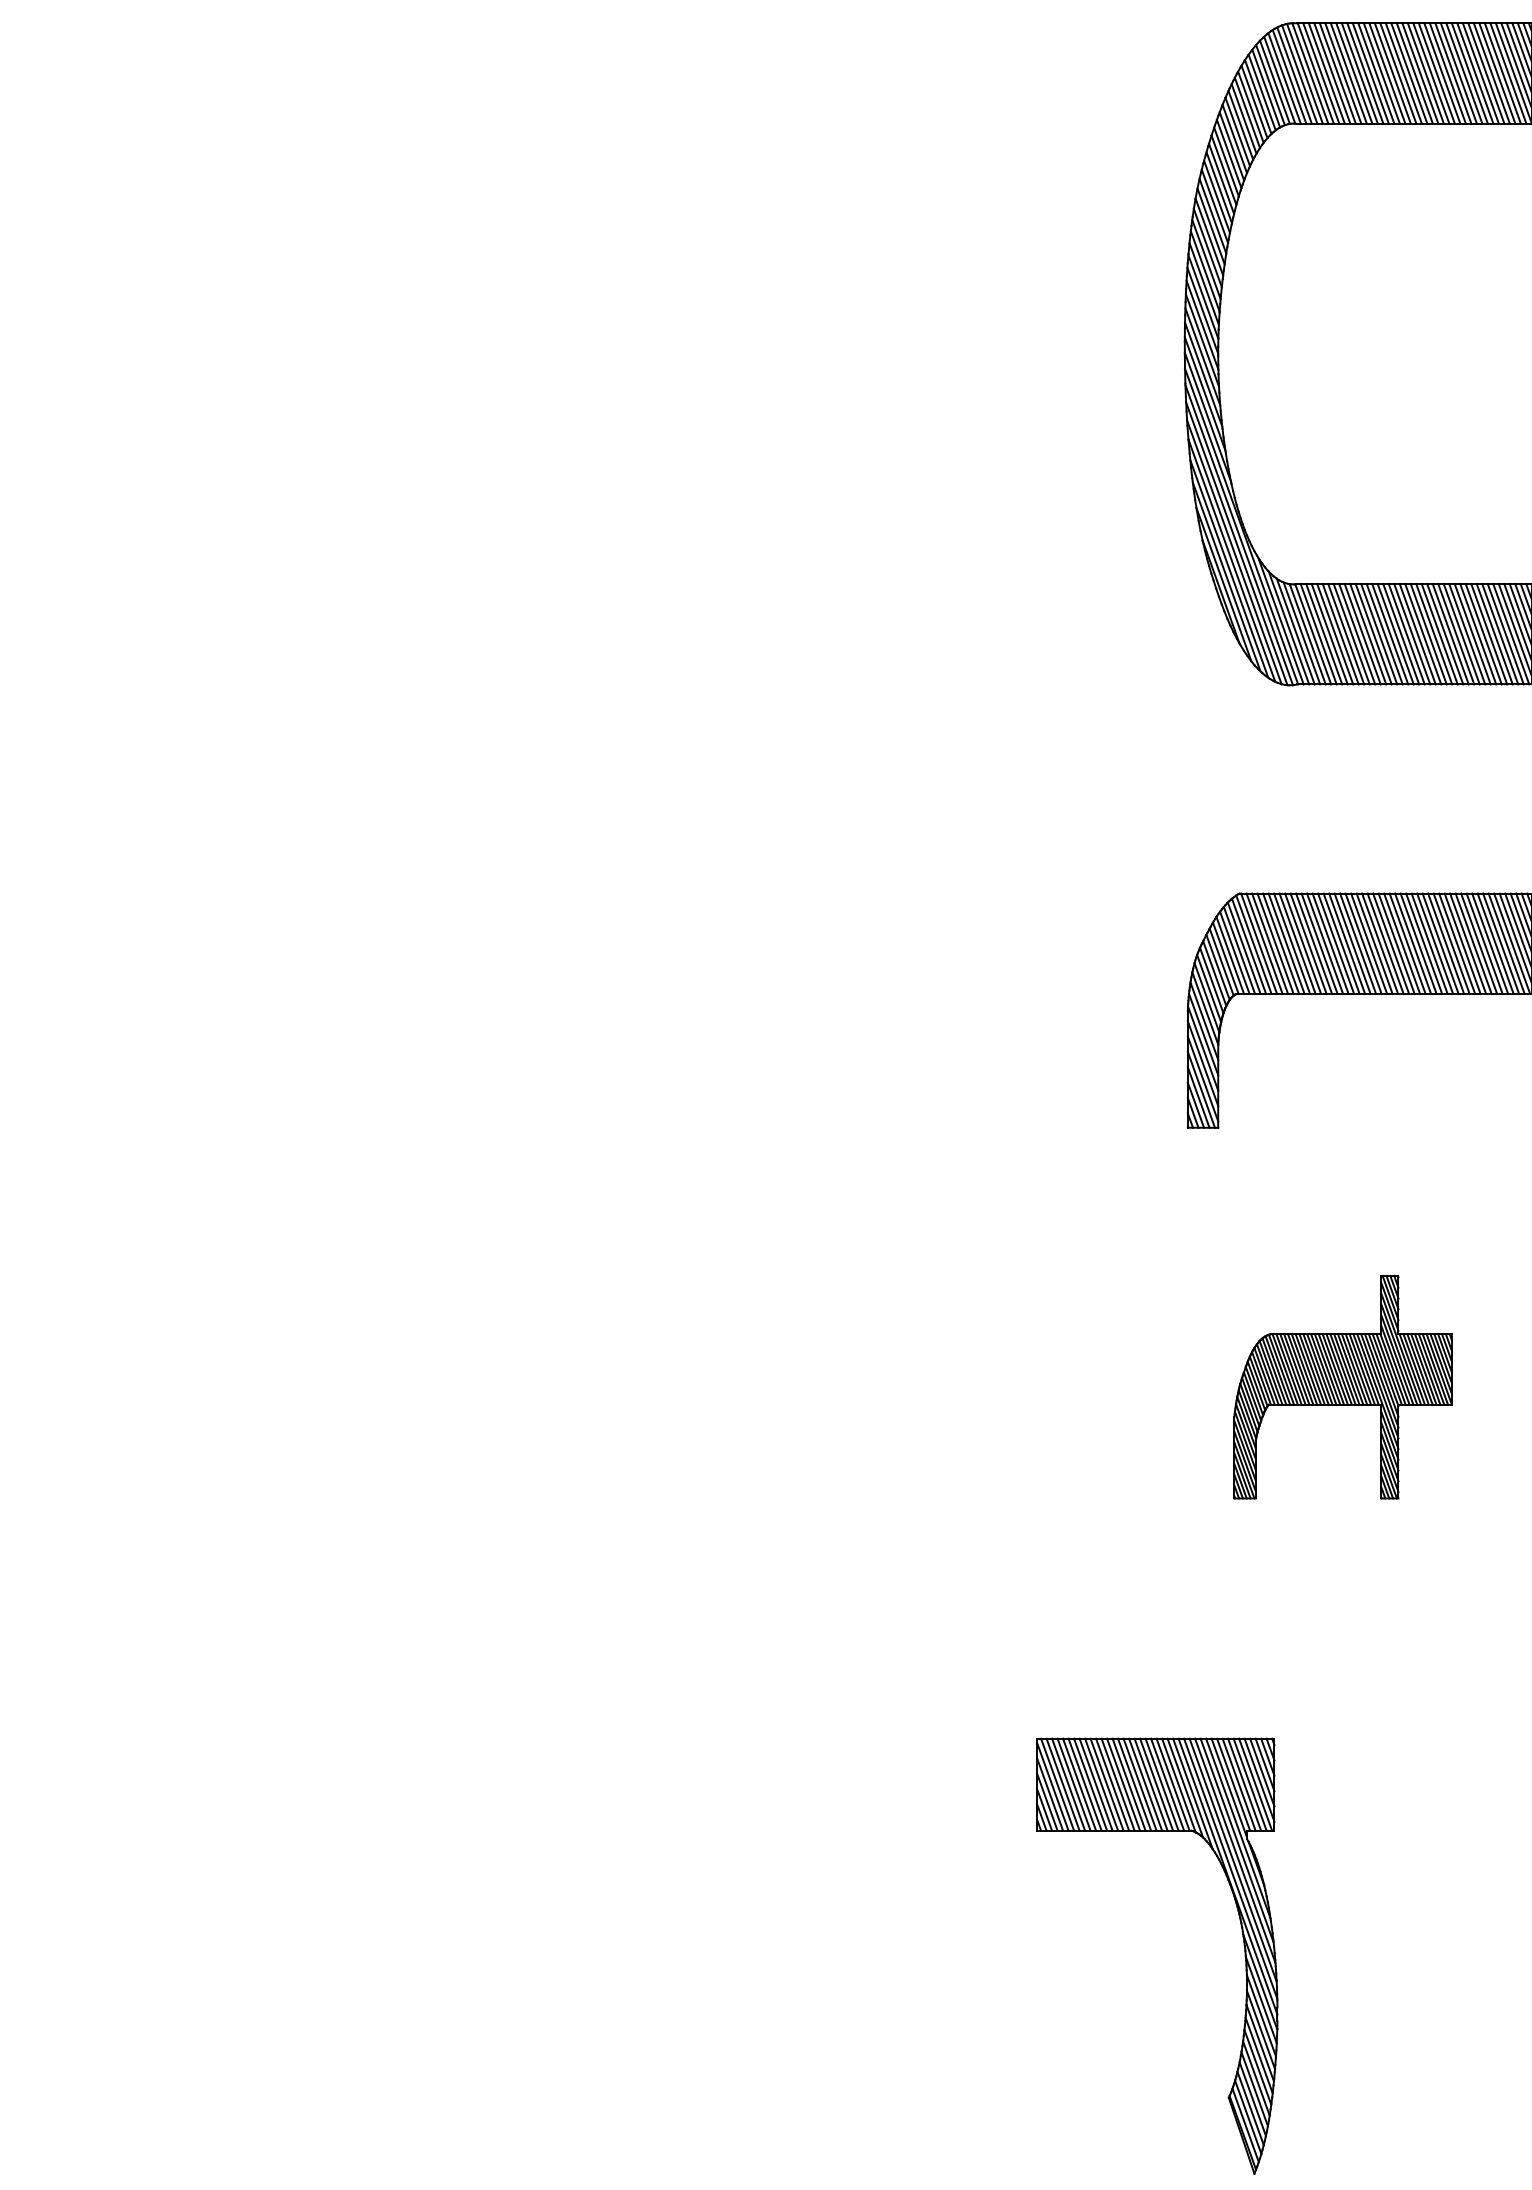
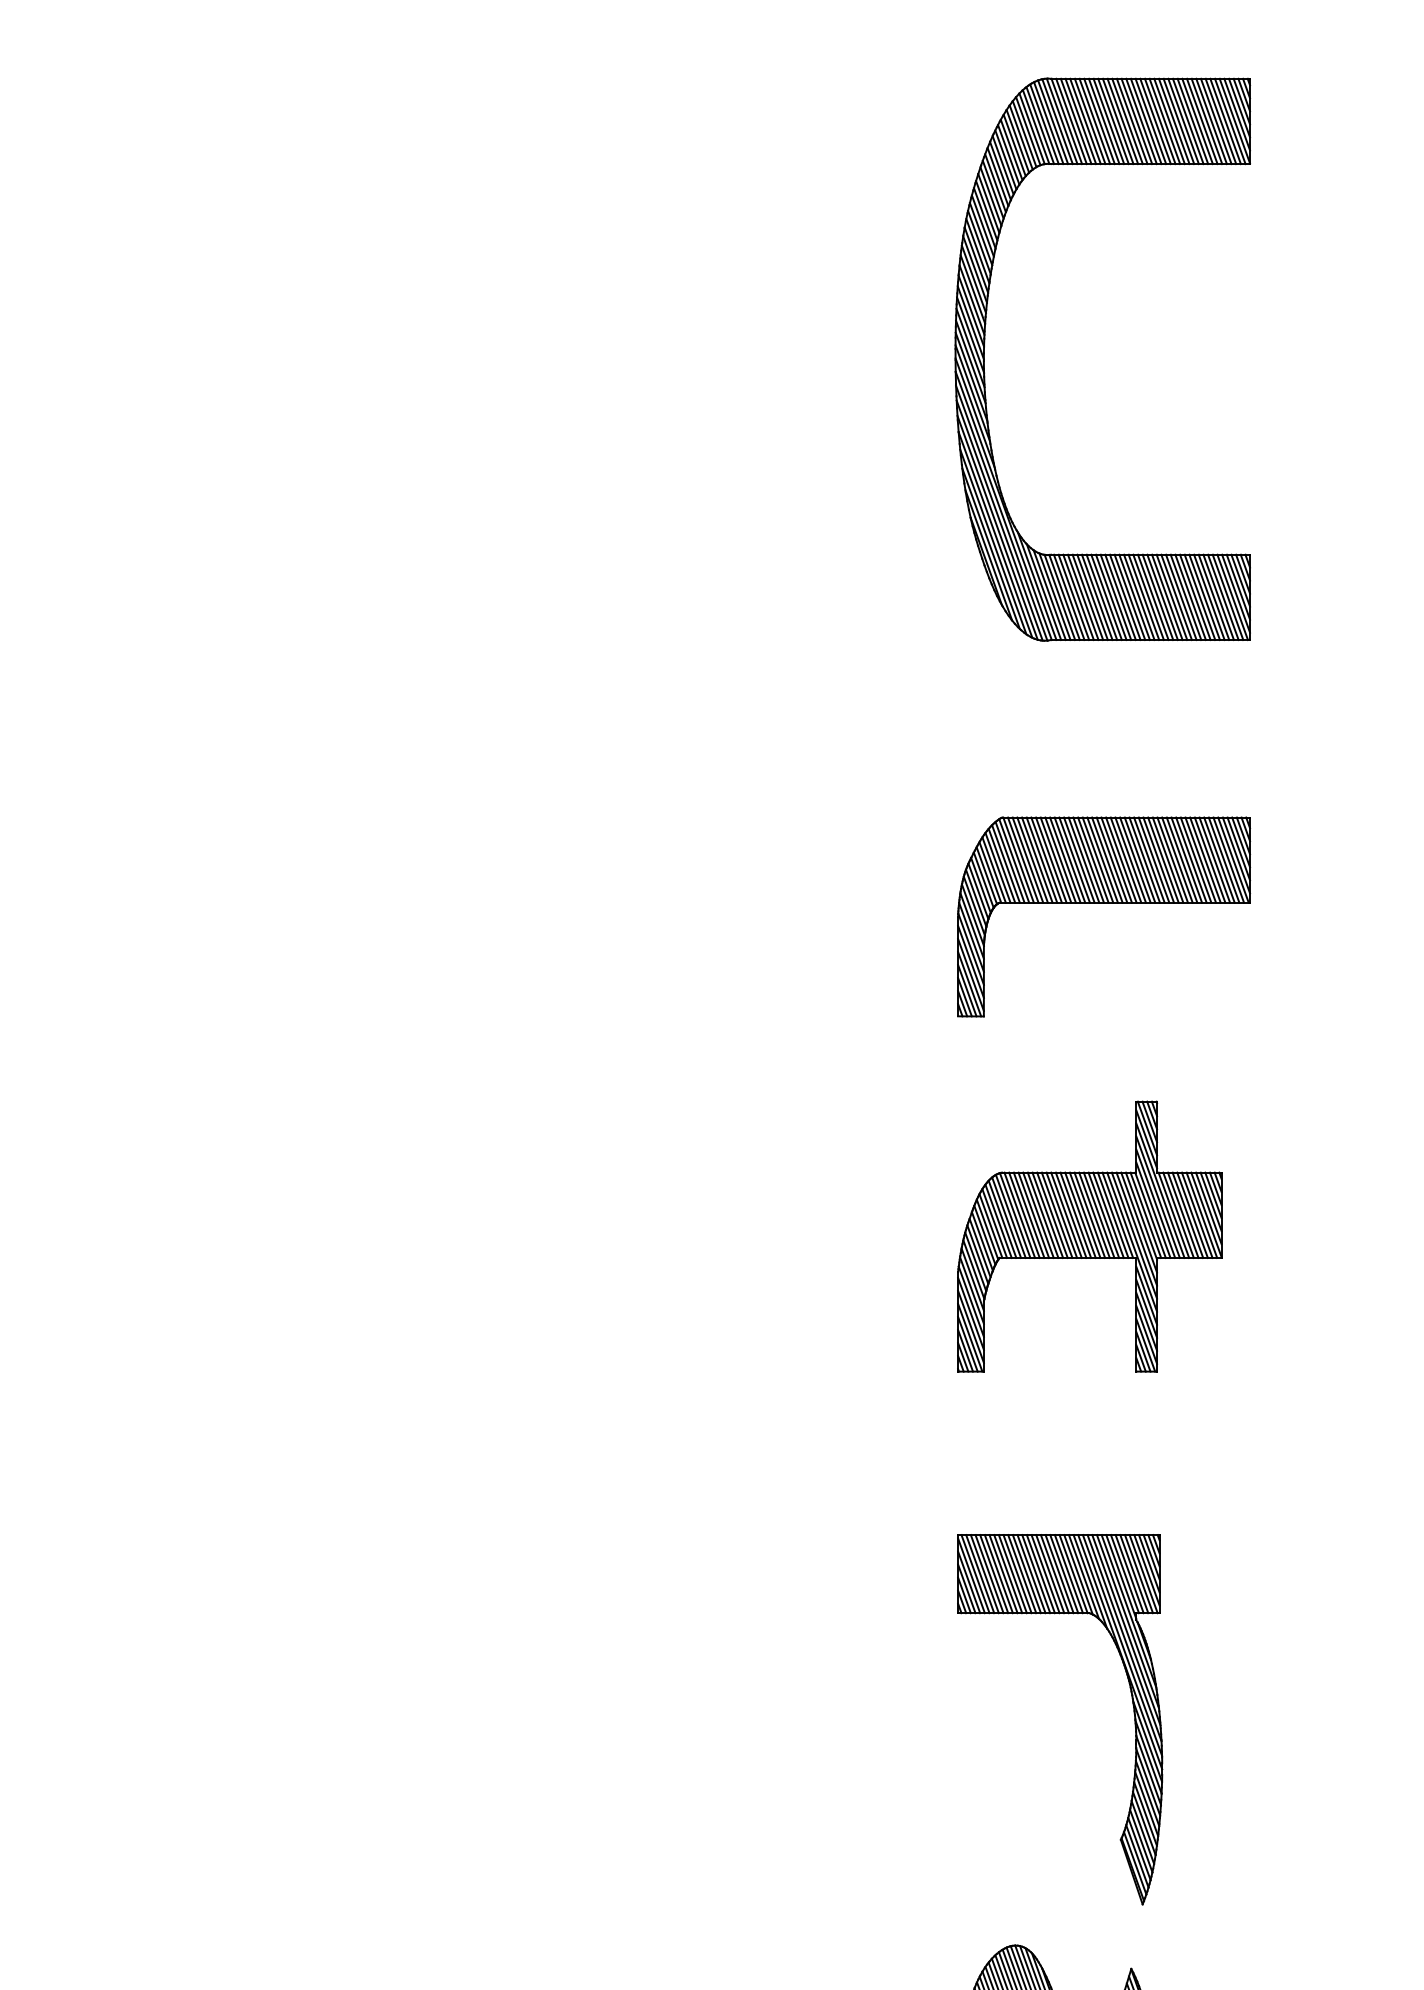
part: (1342, 1387) -> (1089, 1236), size x1.43
part: (1243, 1948) -> (1133, 1713), moved

